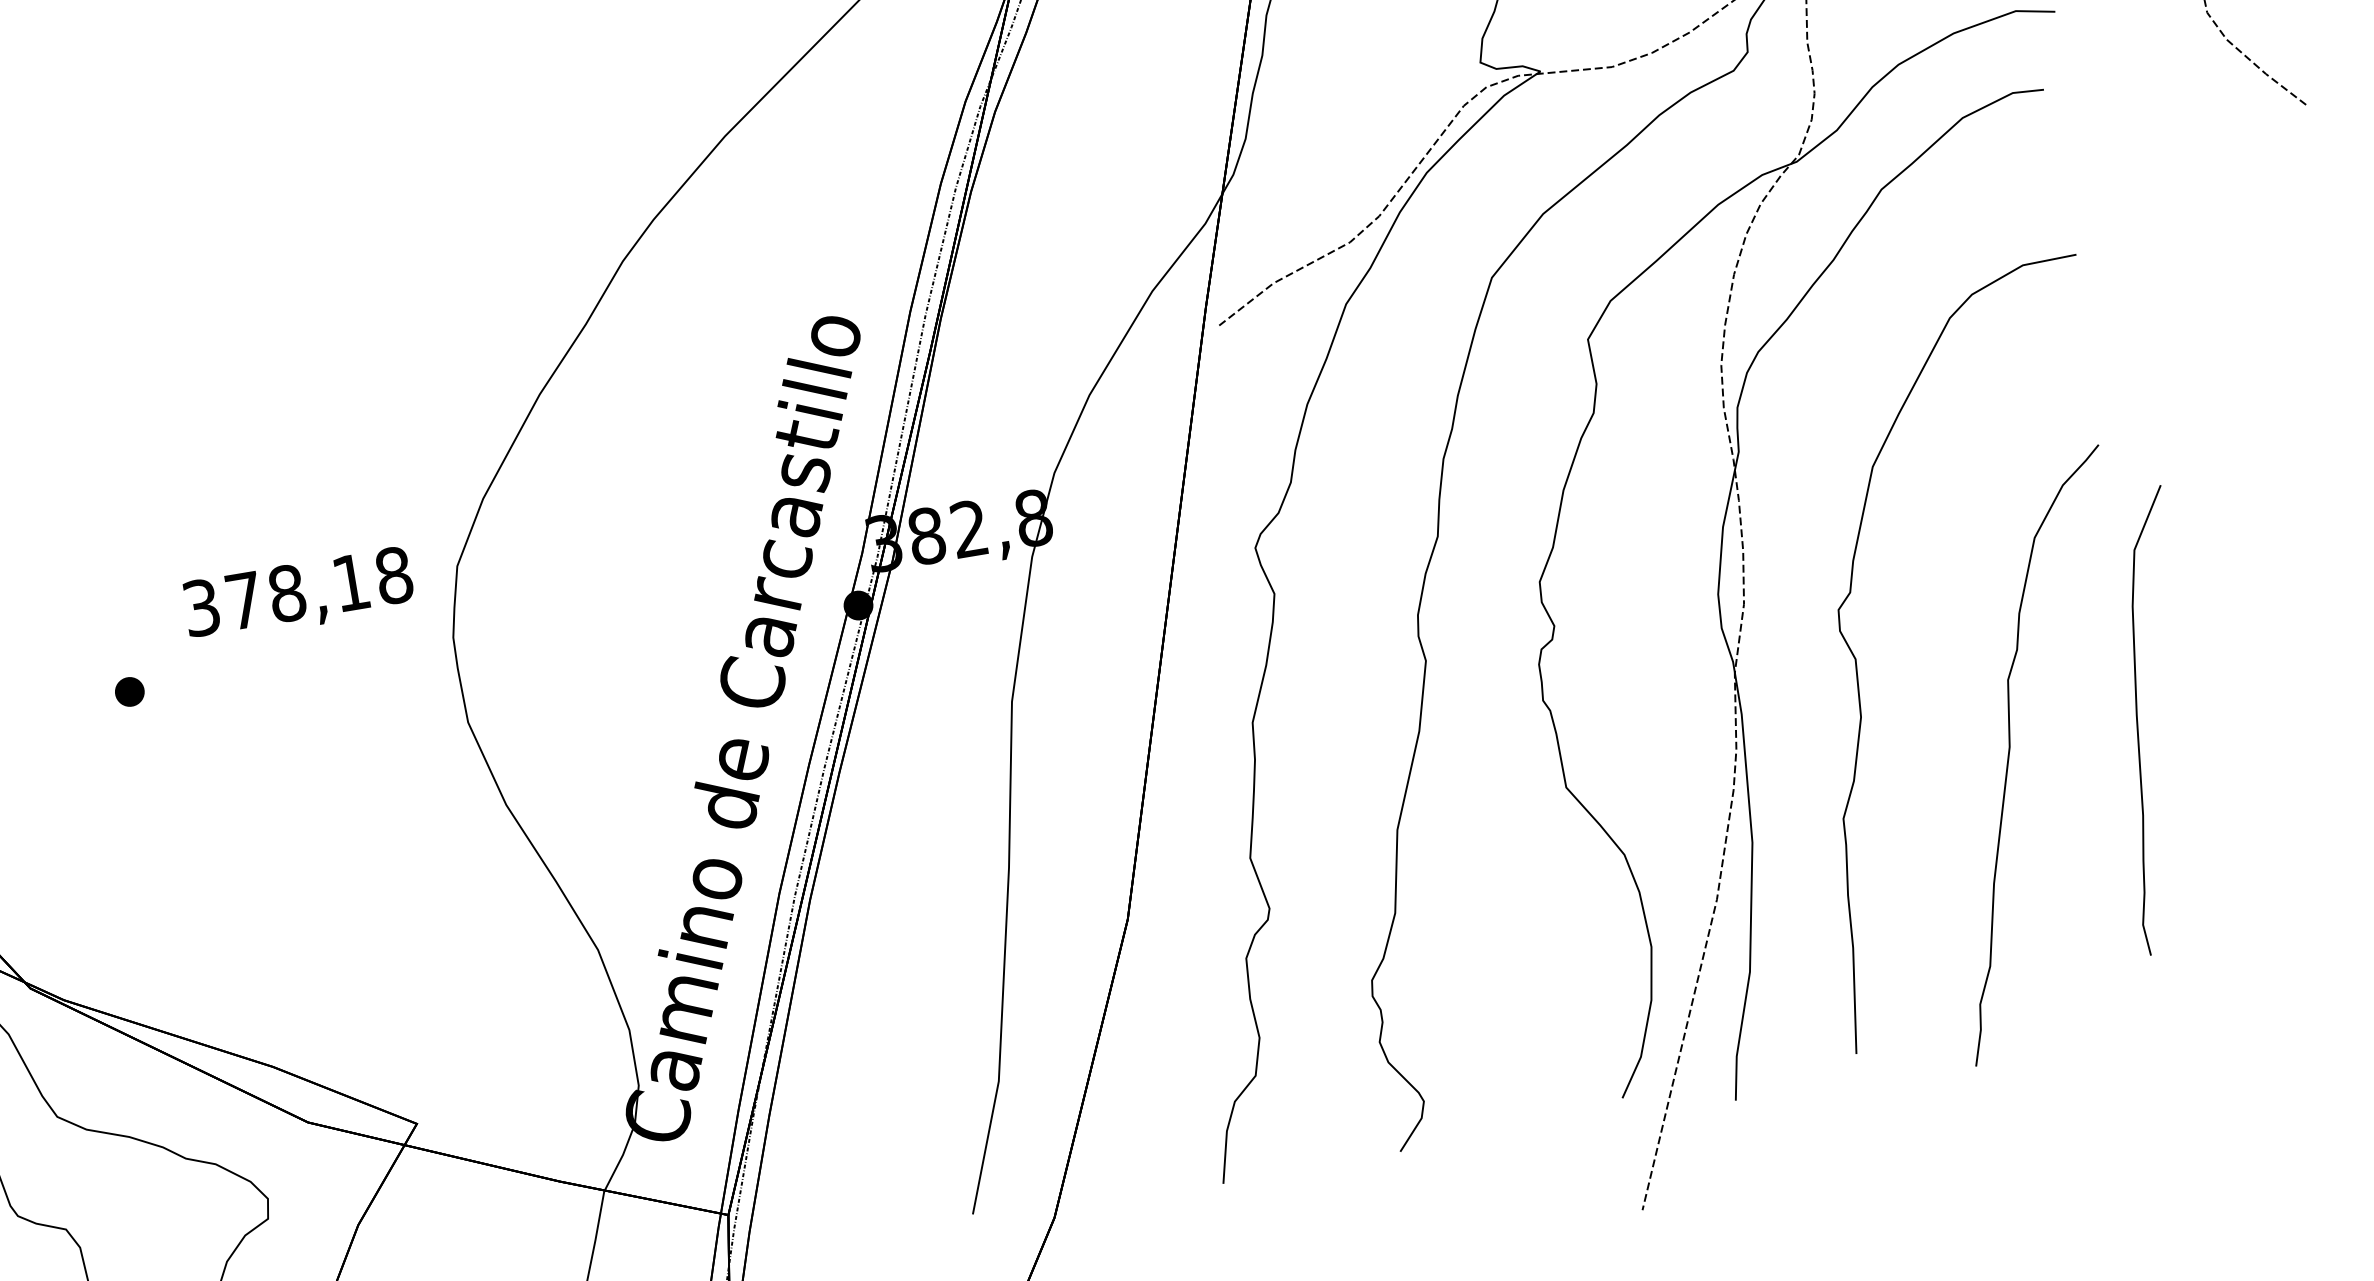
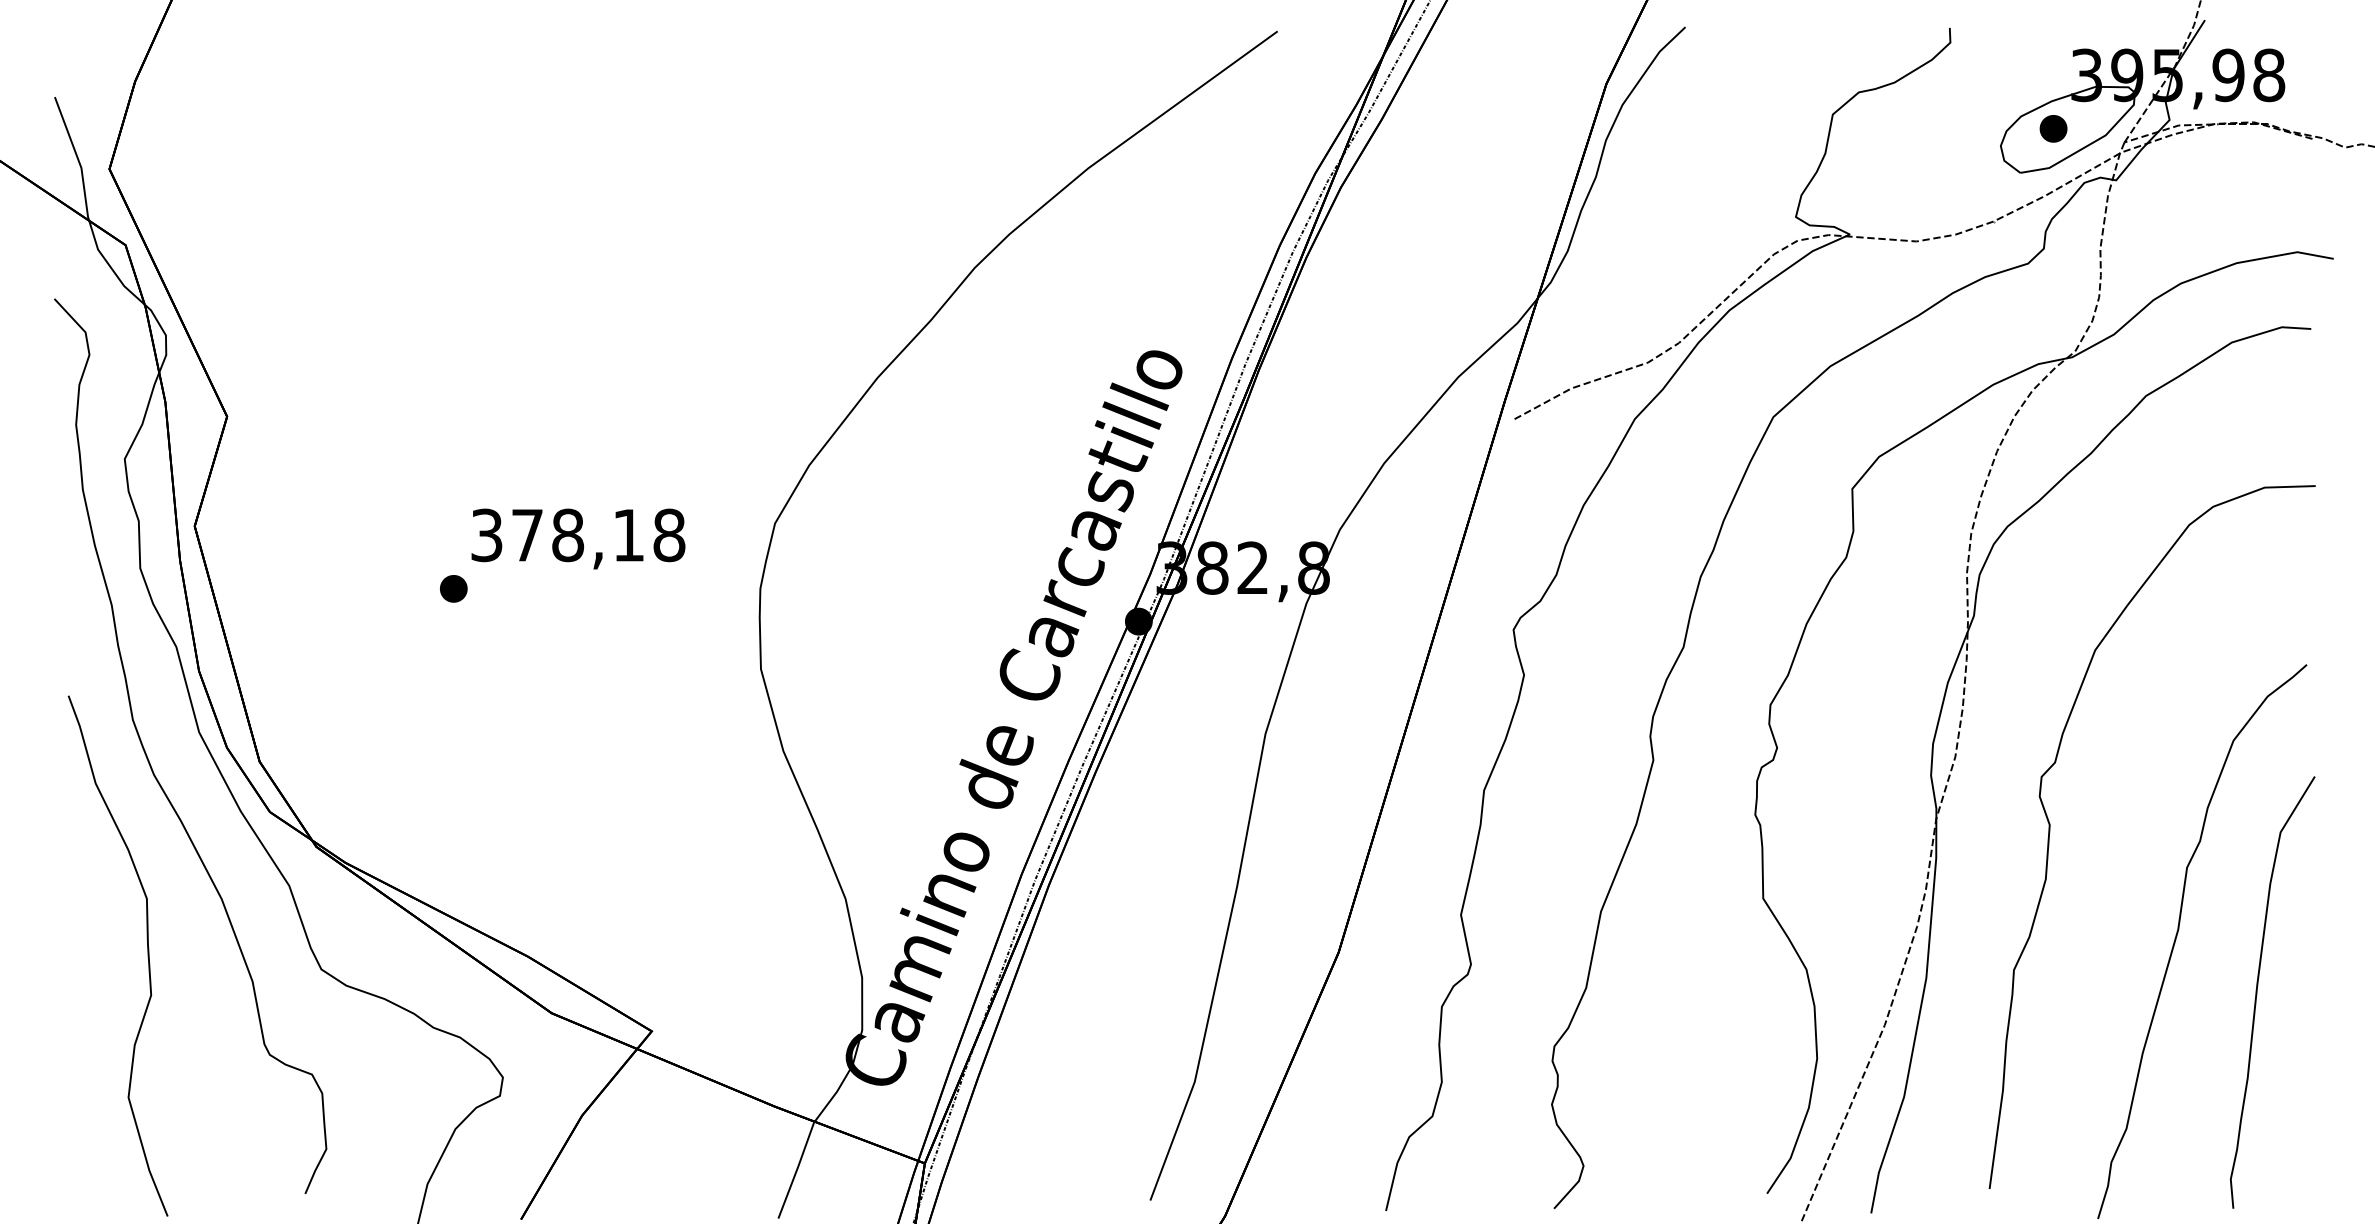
text: (298, 594) -> (578, 538), moved
curve: (2138, 723) -> (2257, 992), moved

